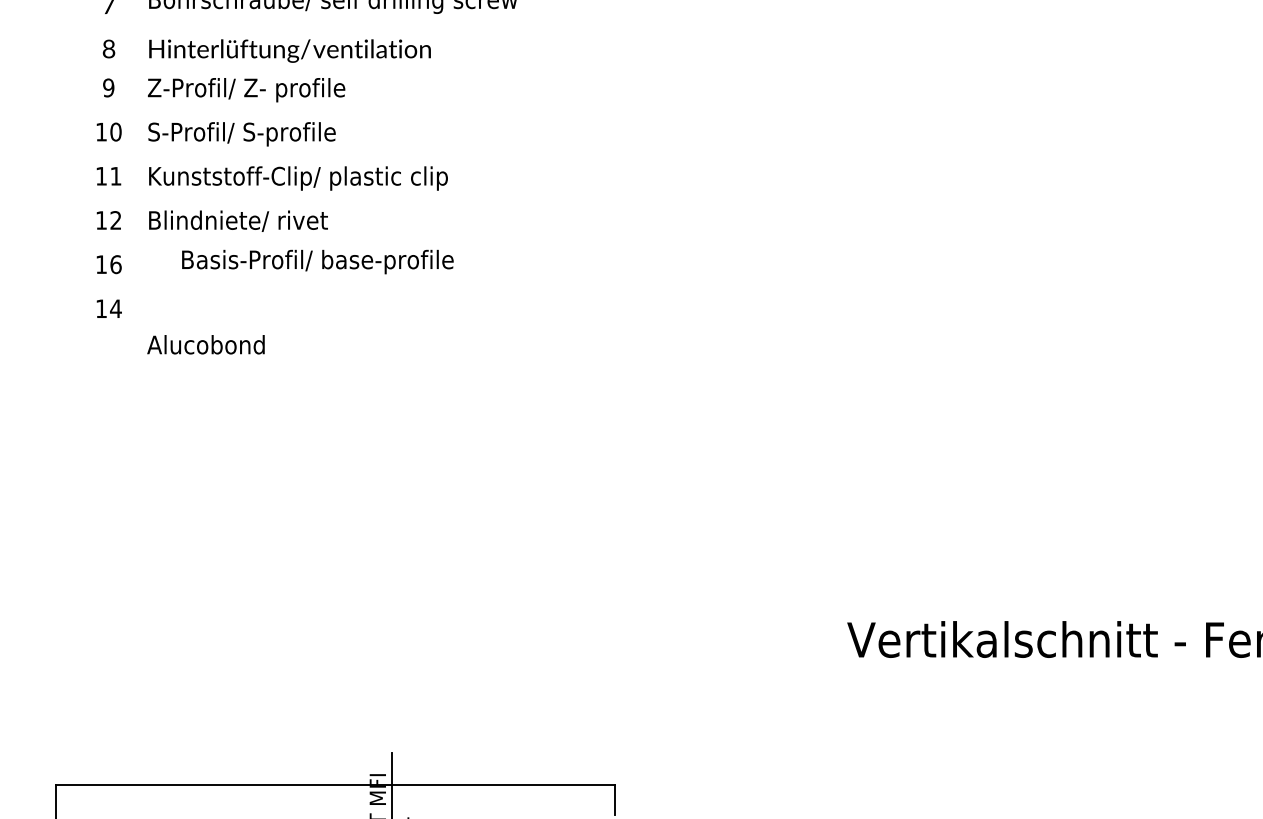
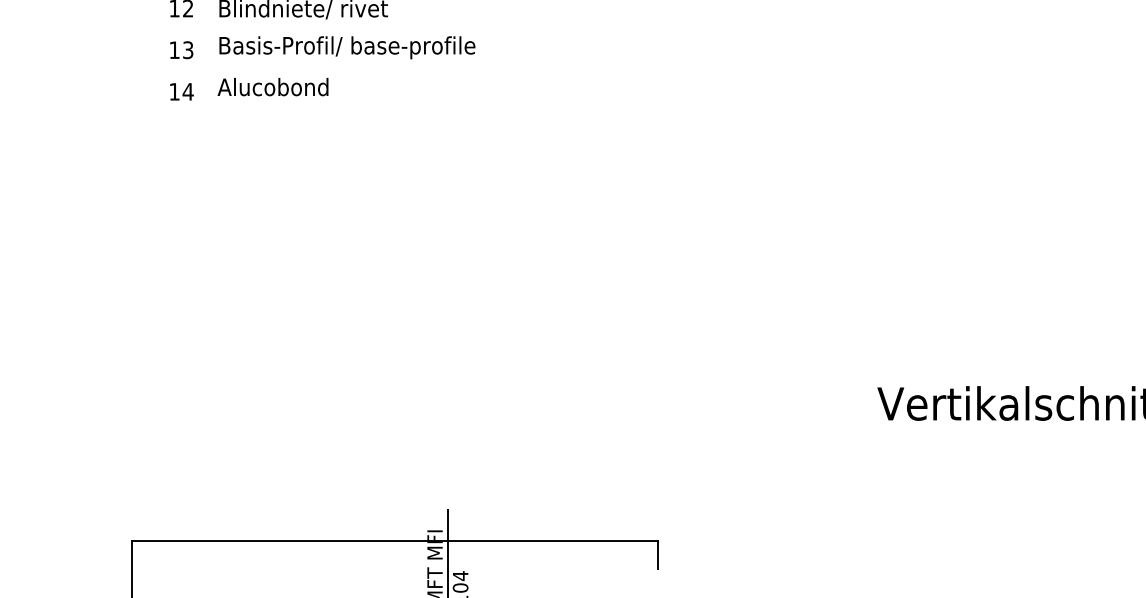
text: (317, 261) -> (347, 47), moved
text: (115, 264) -> (187, 50), 16 -> 13
text: (205, 344) -> (272, 86), moved

